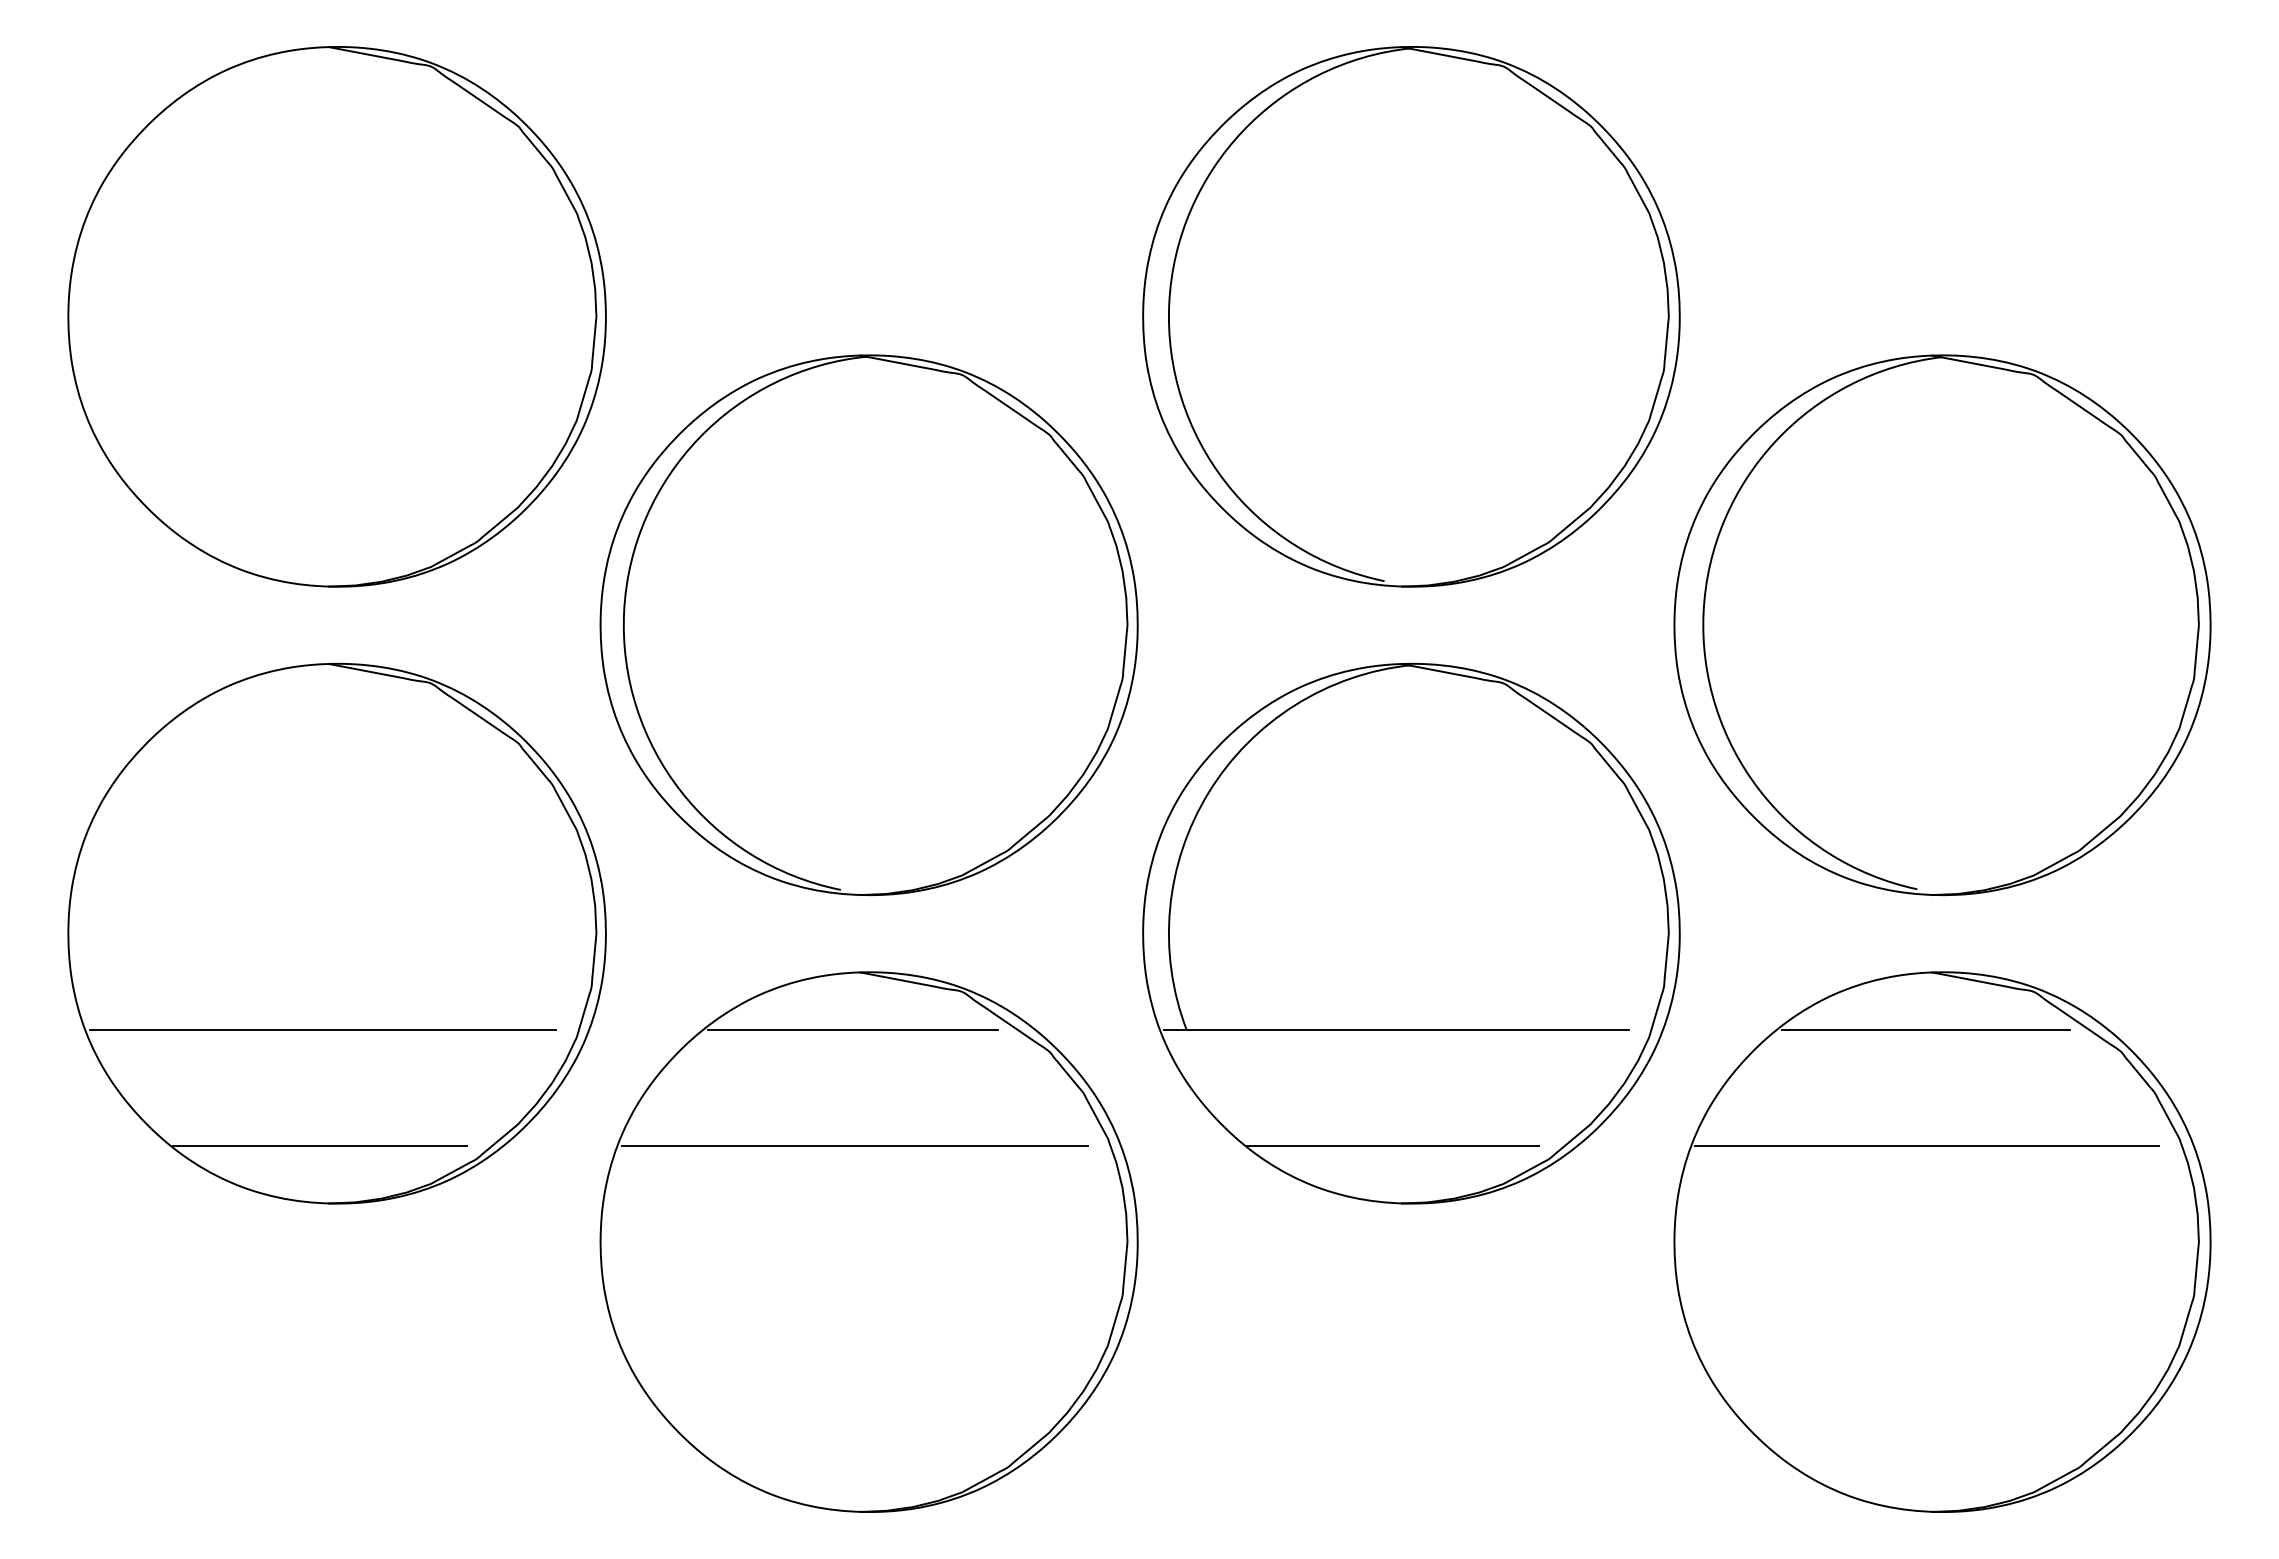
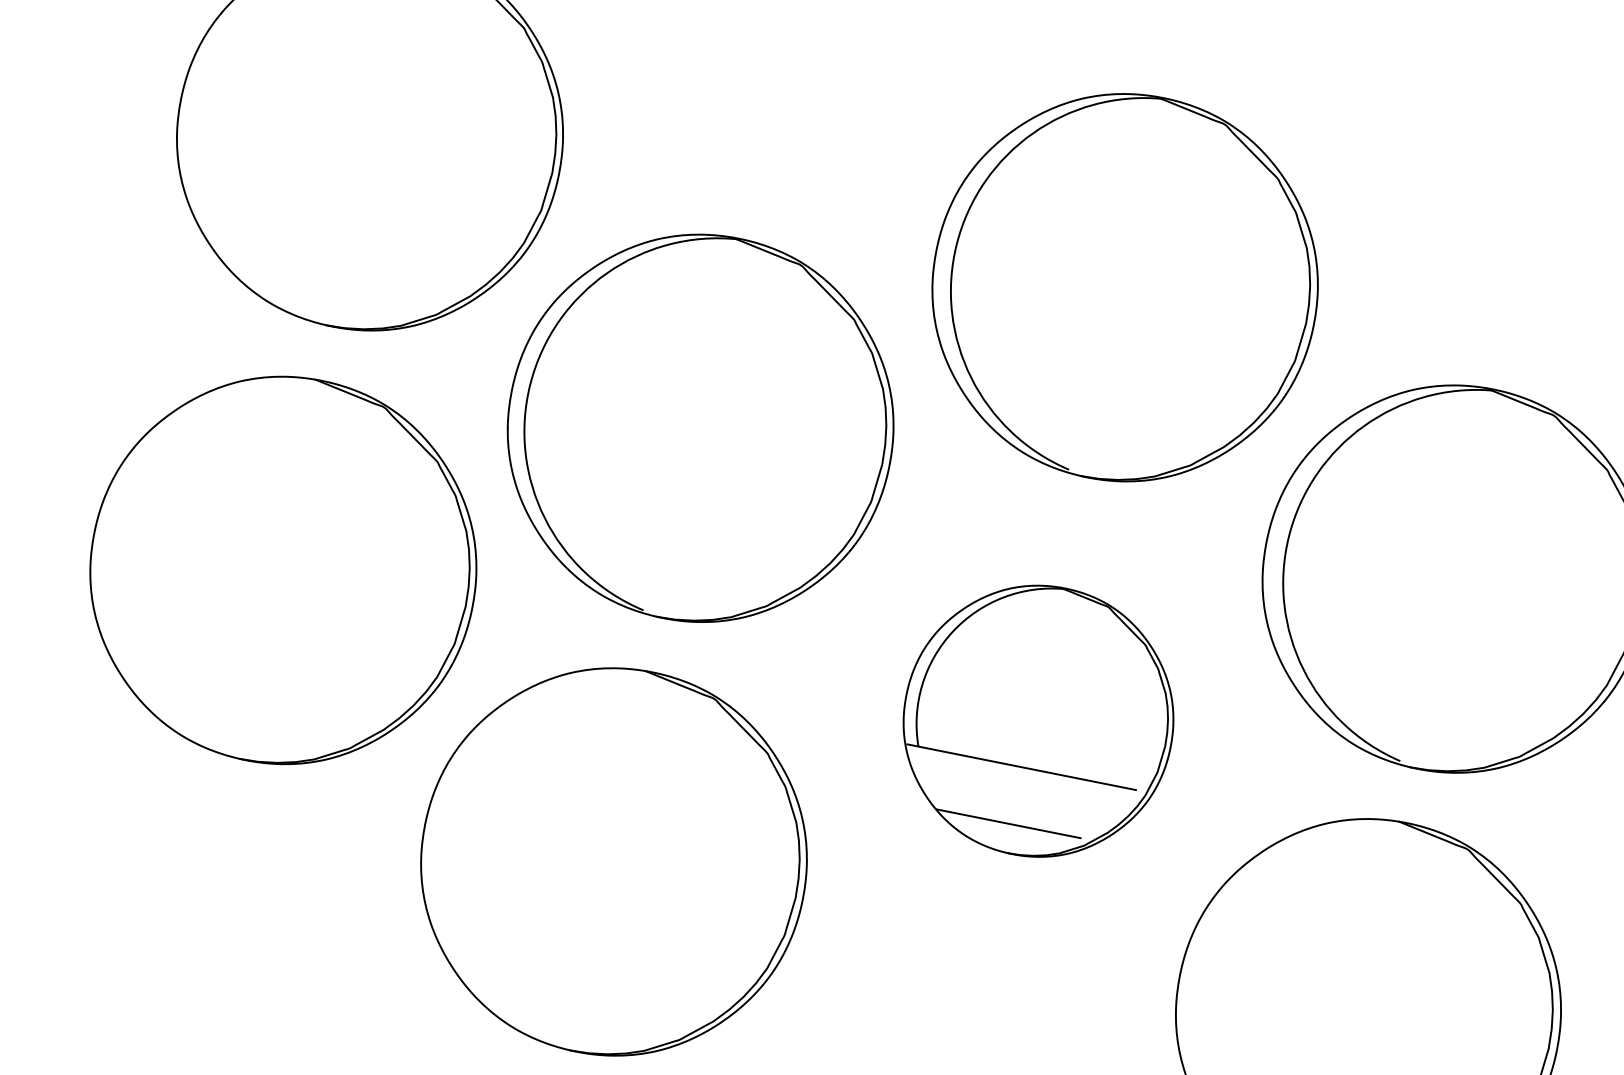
part: (1411, 933) -> (1038, 721), size x0.7
line: (323, 1030) -> (260, 636), removed
line: (852, 1030) -> (632, 710), removed
line: (1925, 1030) -> (1386, 861), removed
line: (319, 1145) -> (241, 716), removed
line: (854, 1145) -> (617, 791), removed
line: (1926, 1145) -> (1370, 942), removed

